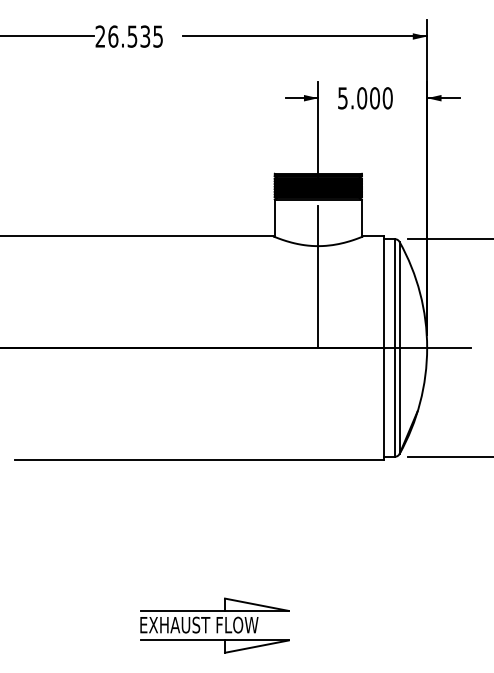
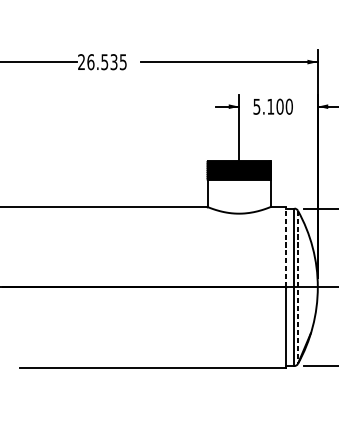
text: (362, 98) -> (271, 106), 5.000 -> 5.100
line: (318, 276) -> (239, 235), removed
line: (383, 292) -> (286, 247), solid -> dashed
line: (399, 348) -> (297, 287), solid -> dashed

